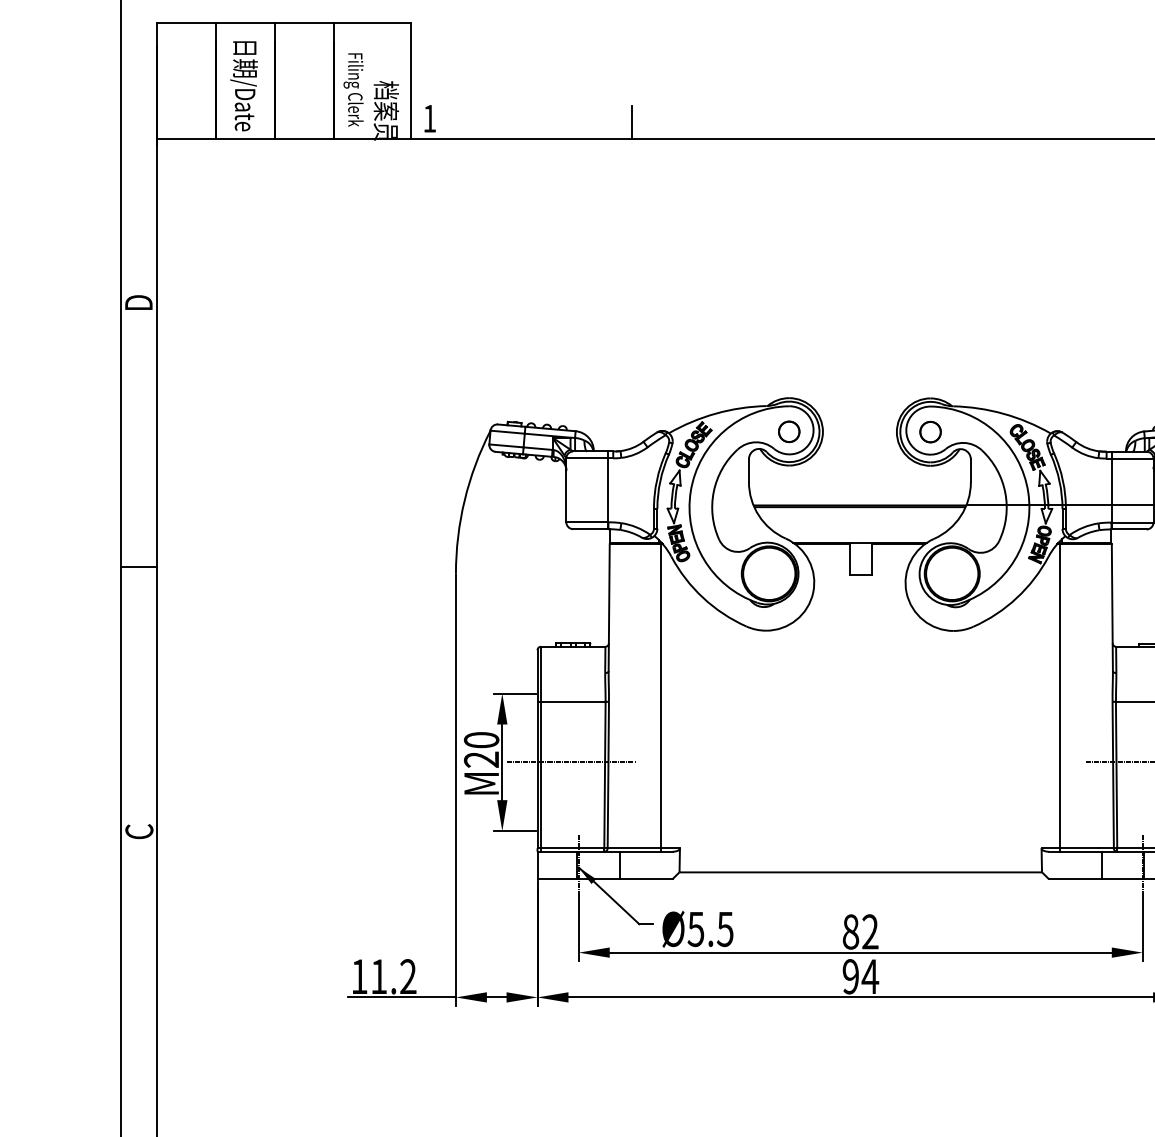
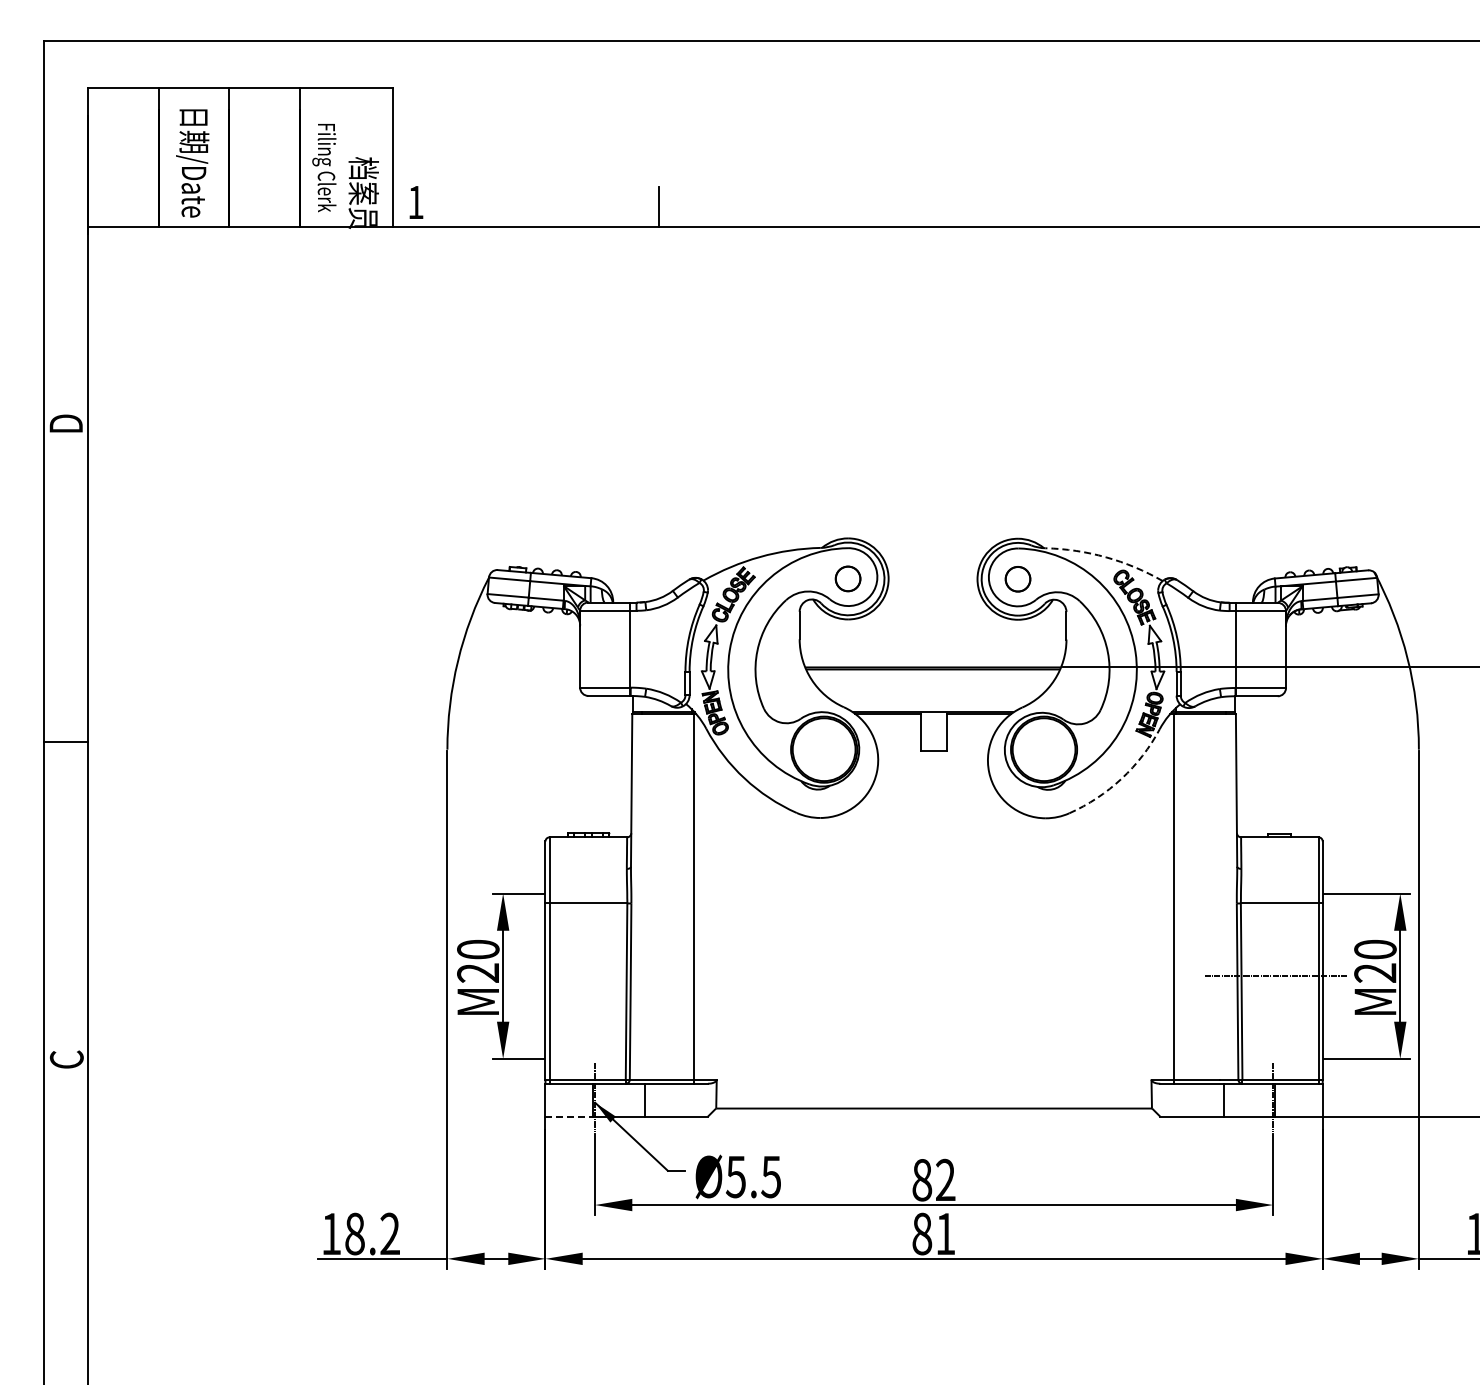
arc: (1004, 414) -> (1106, 557), solid -> dashed
arc: (1016, 597) -> (1121, 778), solid -> dashed
line: (570, 762) -> (585, 976), removed
line: (557, 879) -> (569, 1116), solid -> dashed
text: (378, 976) -> (354, 1233), 11.2 -> 18.2
text: (861, 976) -> (934, 1233), 94 -> 81

